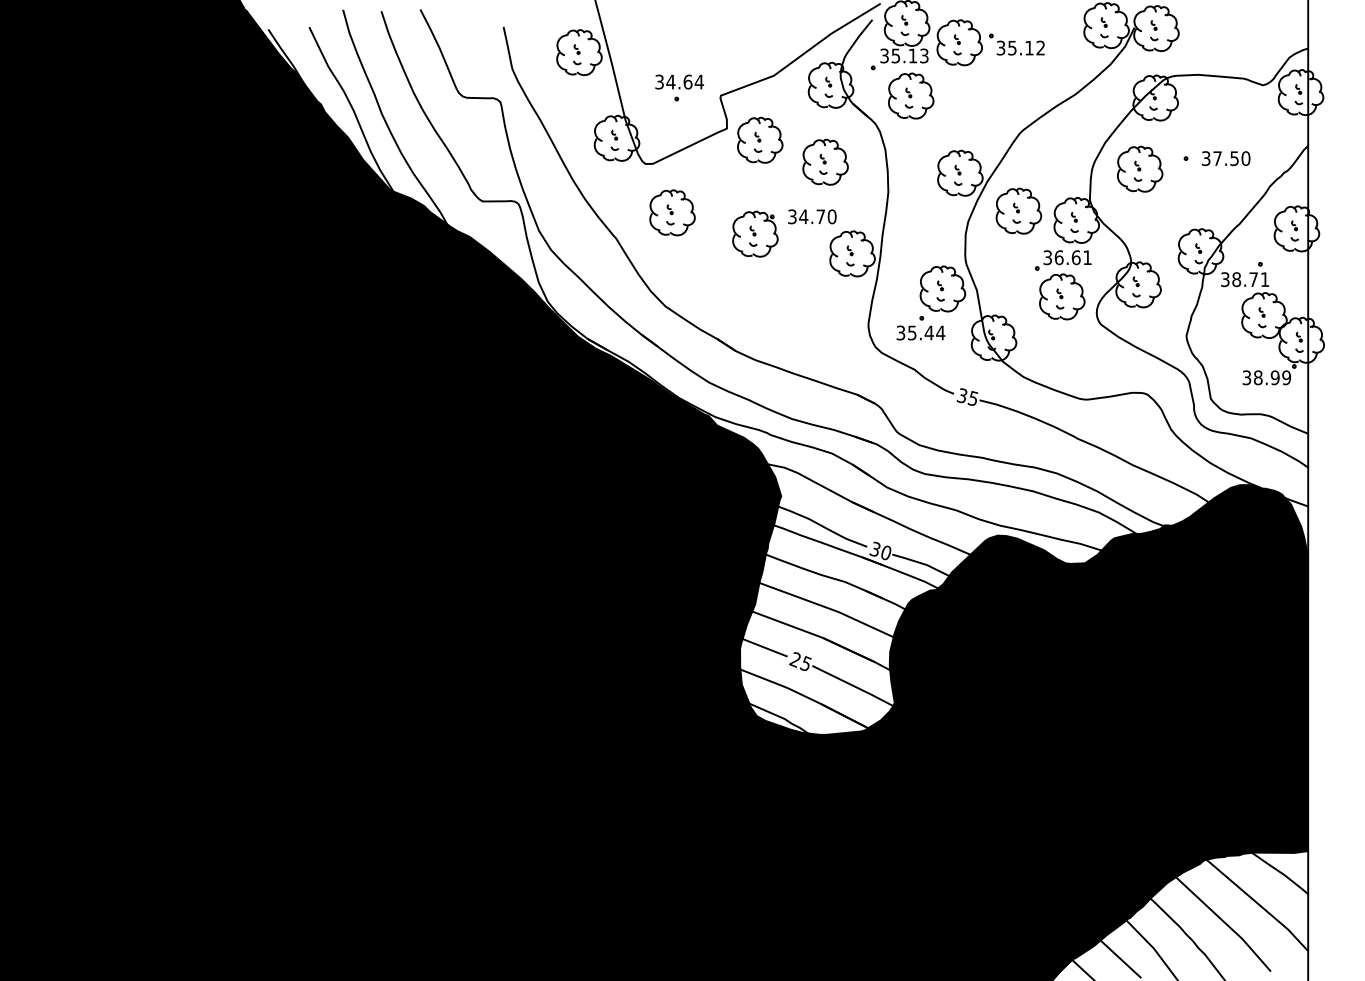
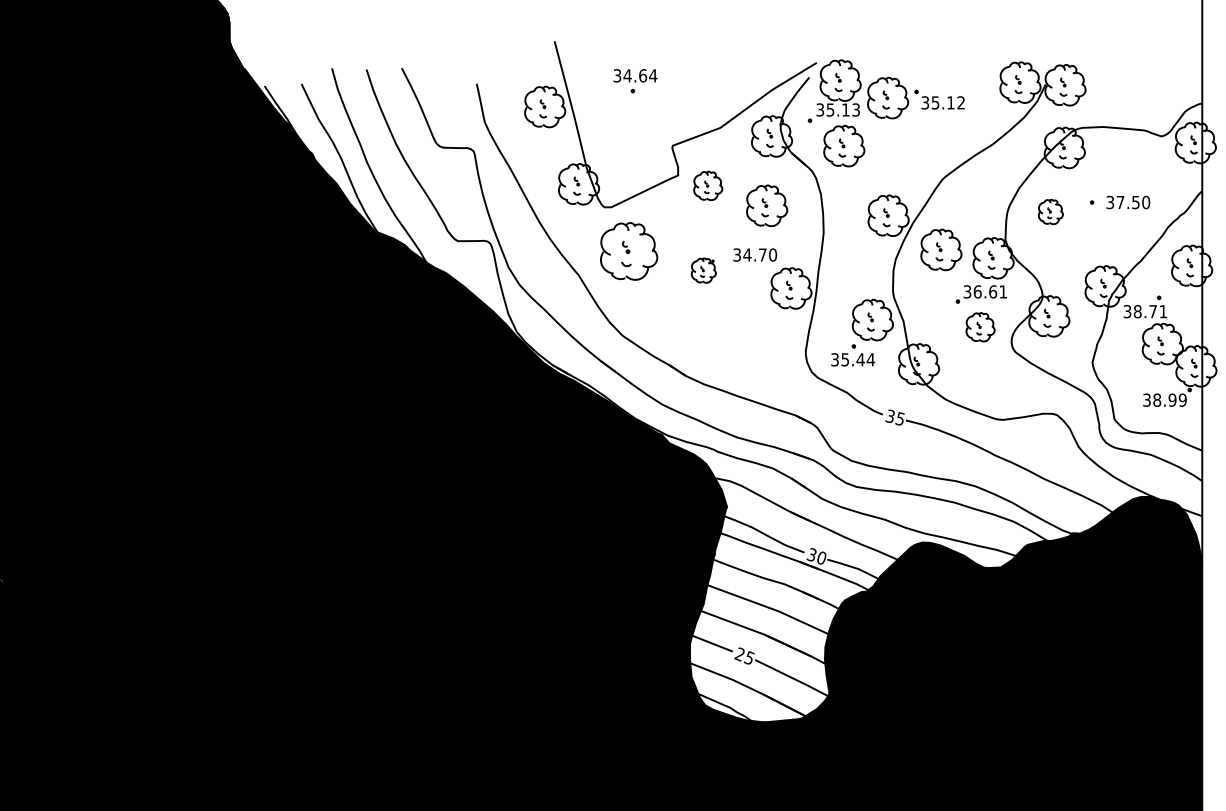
part: (679, 87) -> (635, 80), moved
part: (760, 139) -> (708, 185), size x0.7
part: (1140, 168) -> (1051, 211), size x0.6
part: (672, 212) -> (629, 251), size x1.4
part: (755, 233) -> (703, 270), size x0.6
part: (1062, 296) -> (980, 326), size x0.7

